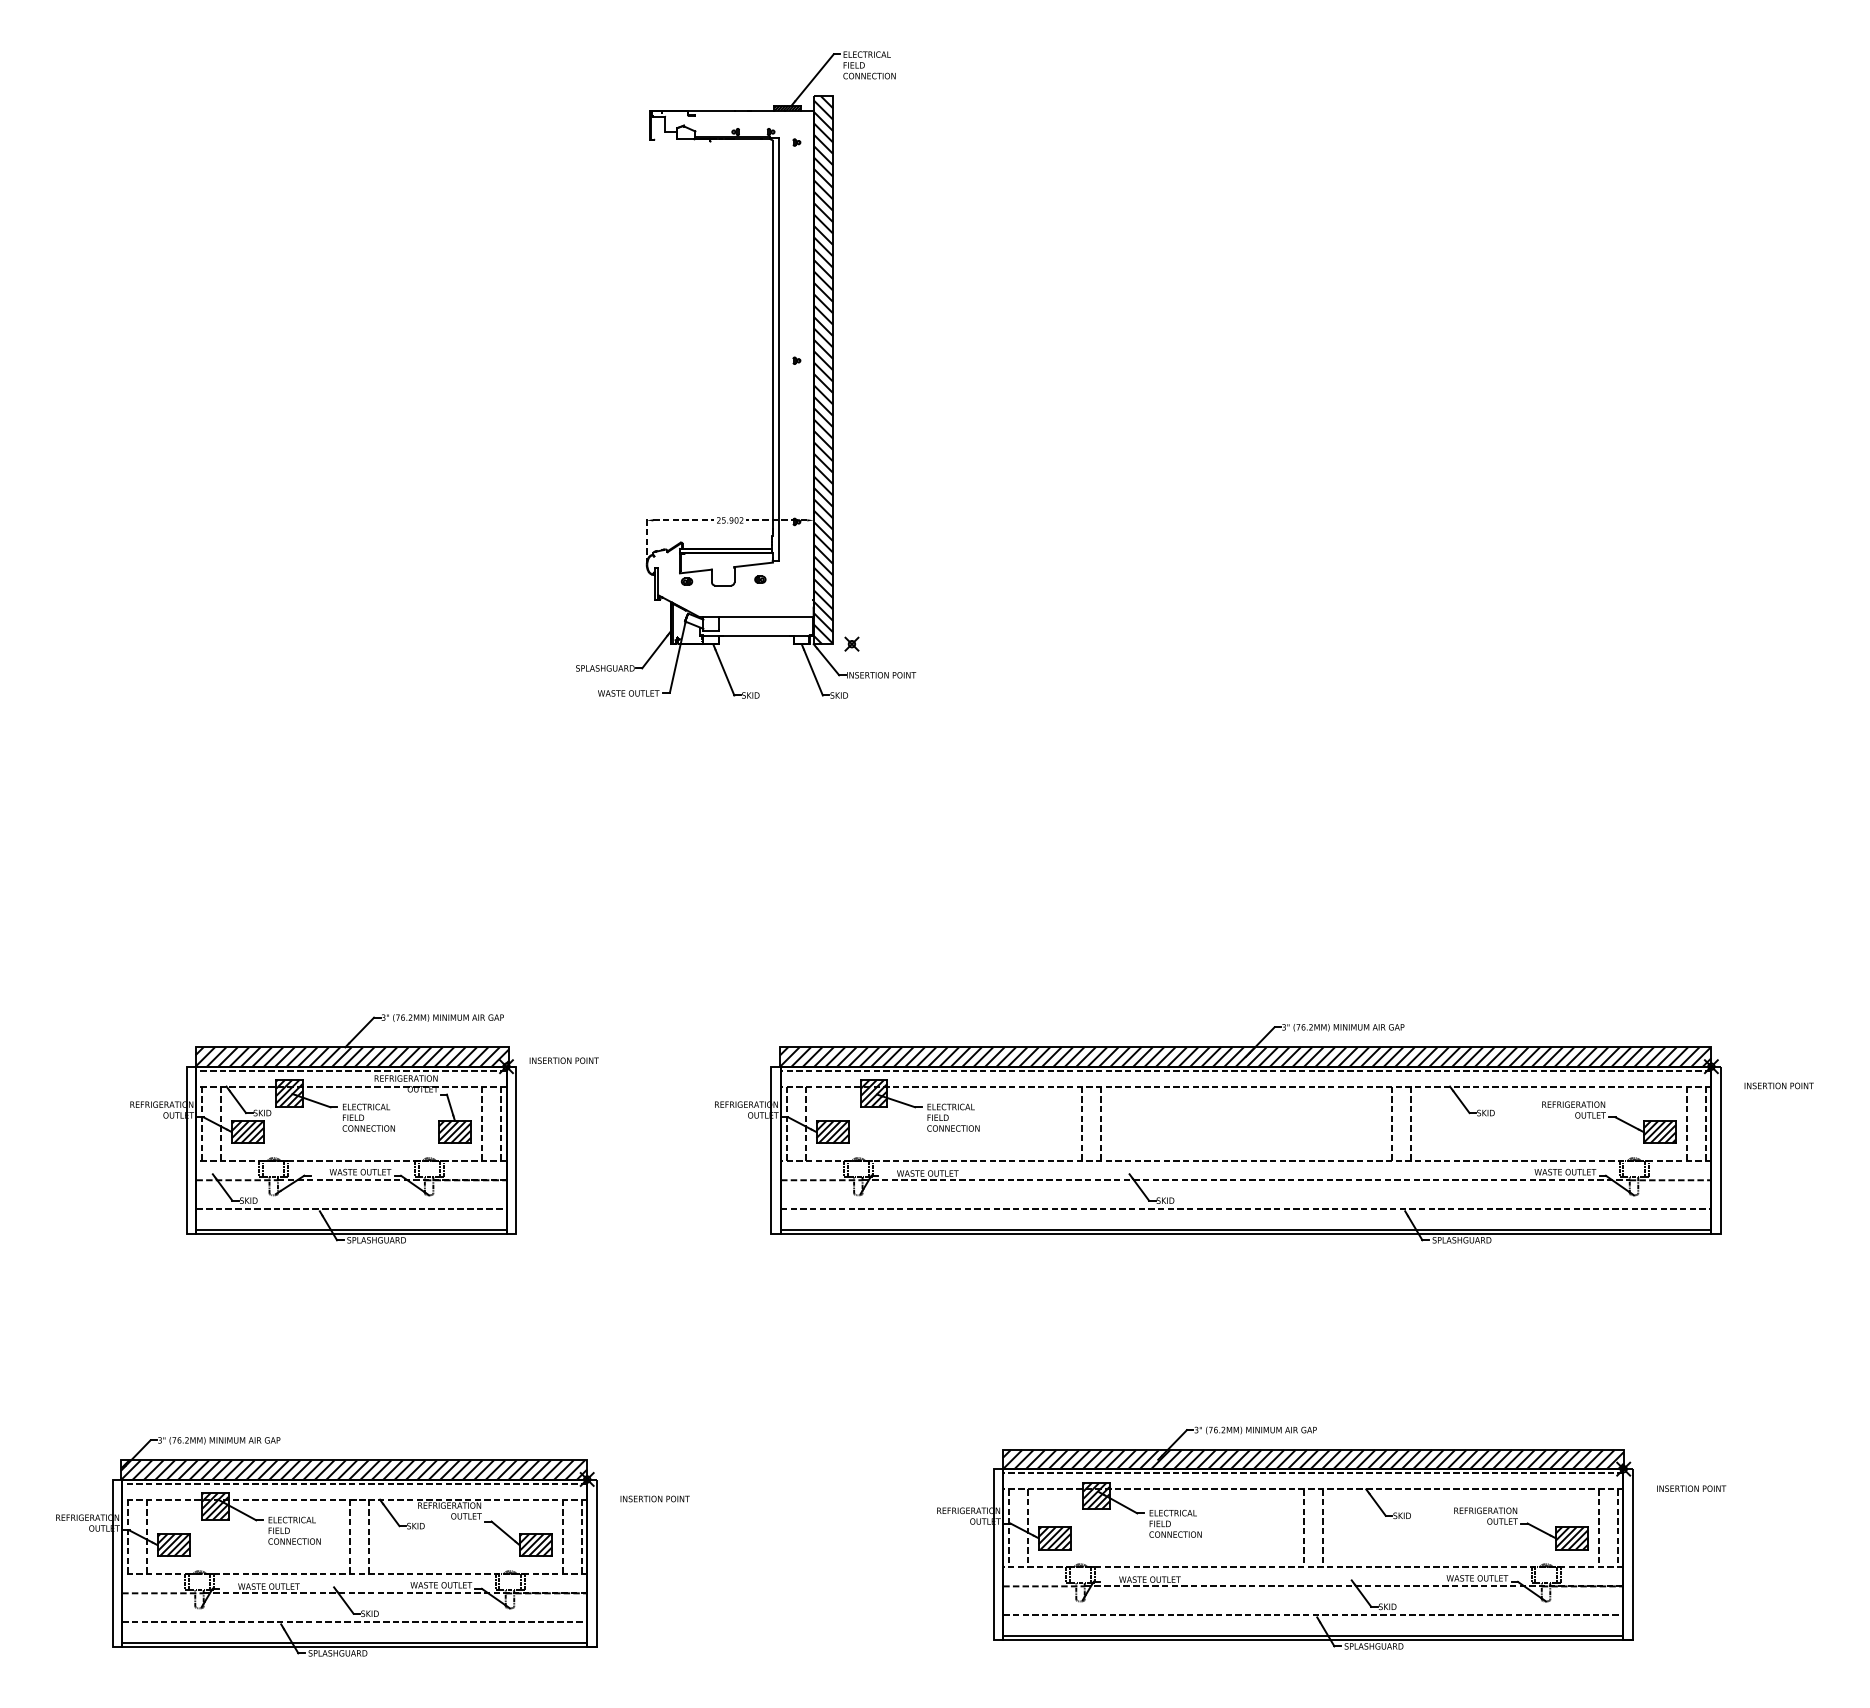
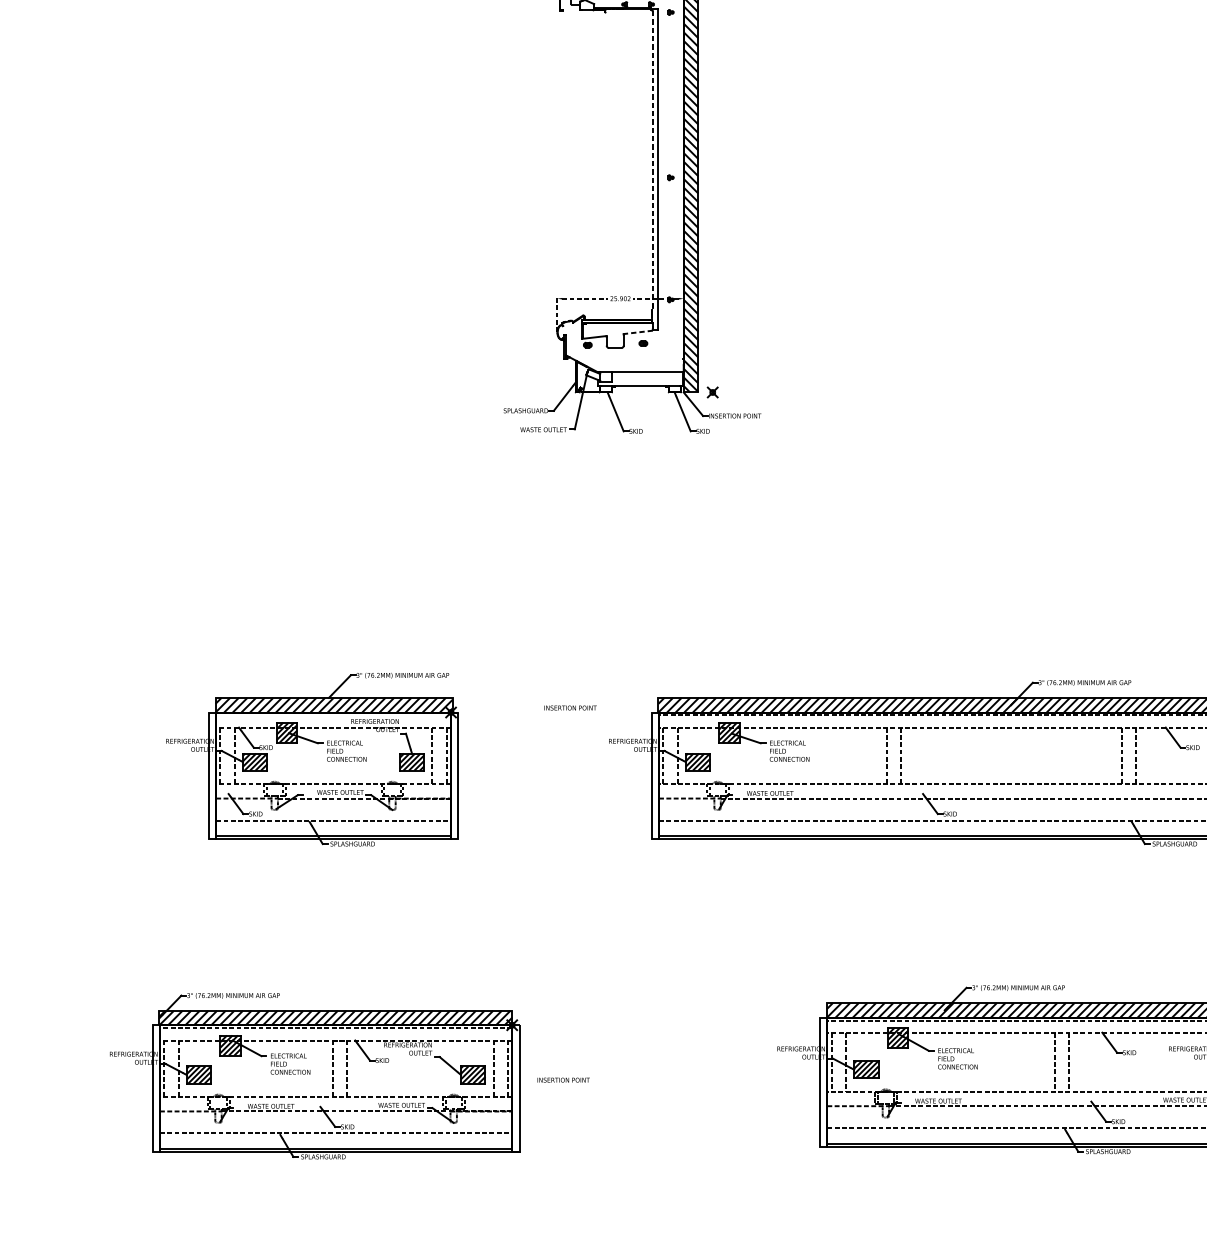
line: (772, 338) -> (652, 160), solid -> dashed
line: (753, 564) -> (638, 332), solid -> dashed
text: (563, 1060) -> (570, 707), moved
line: (351, 1070) -> (333, 715), removed
text: (654, 1498) -> (563, 1079), moved

